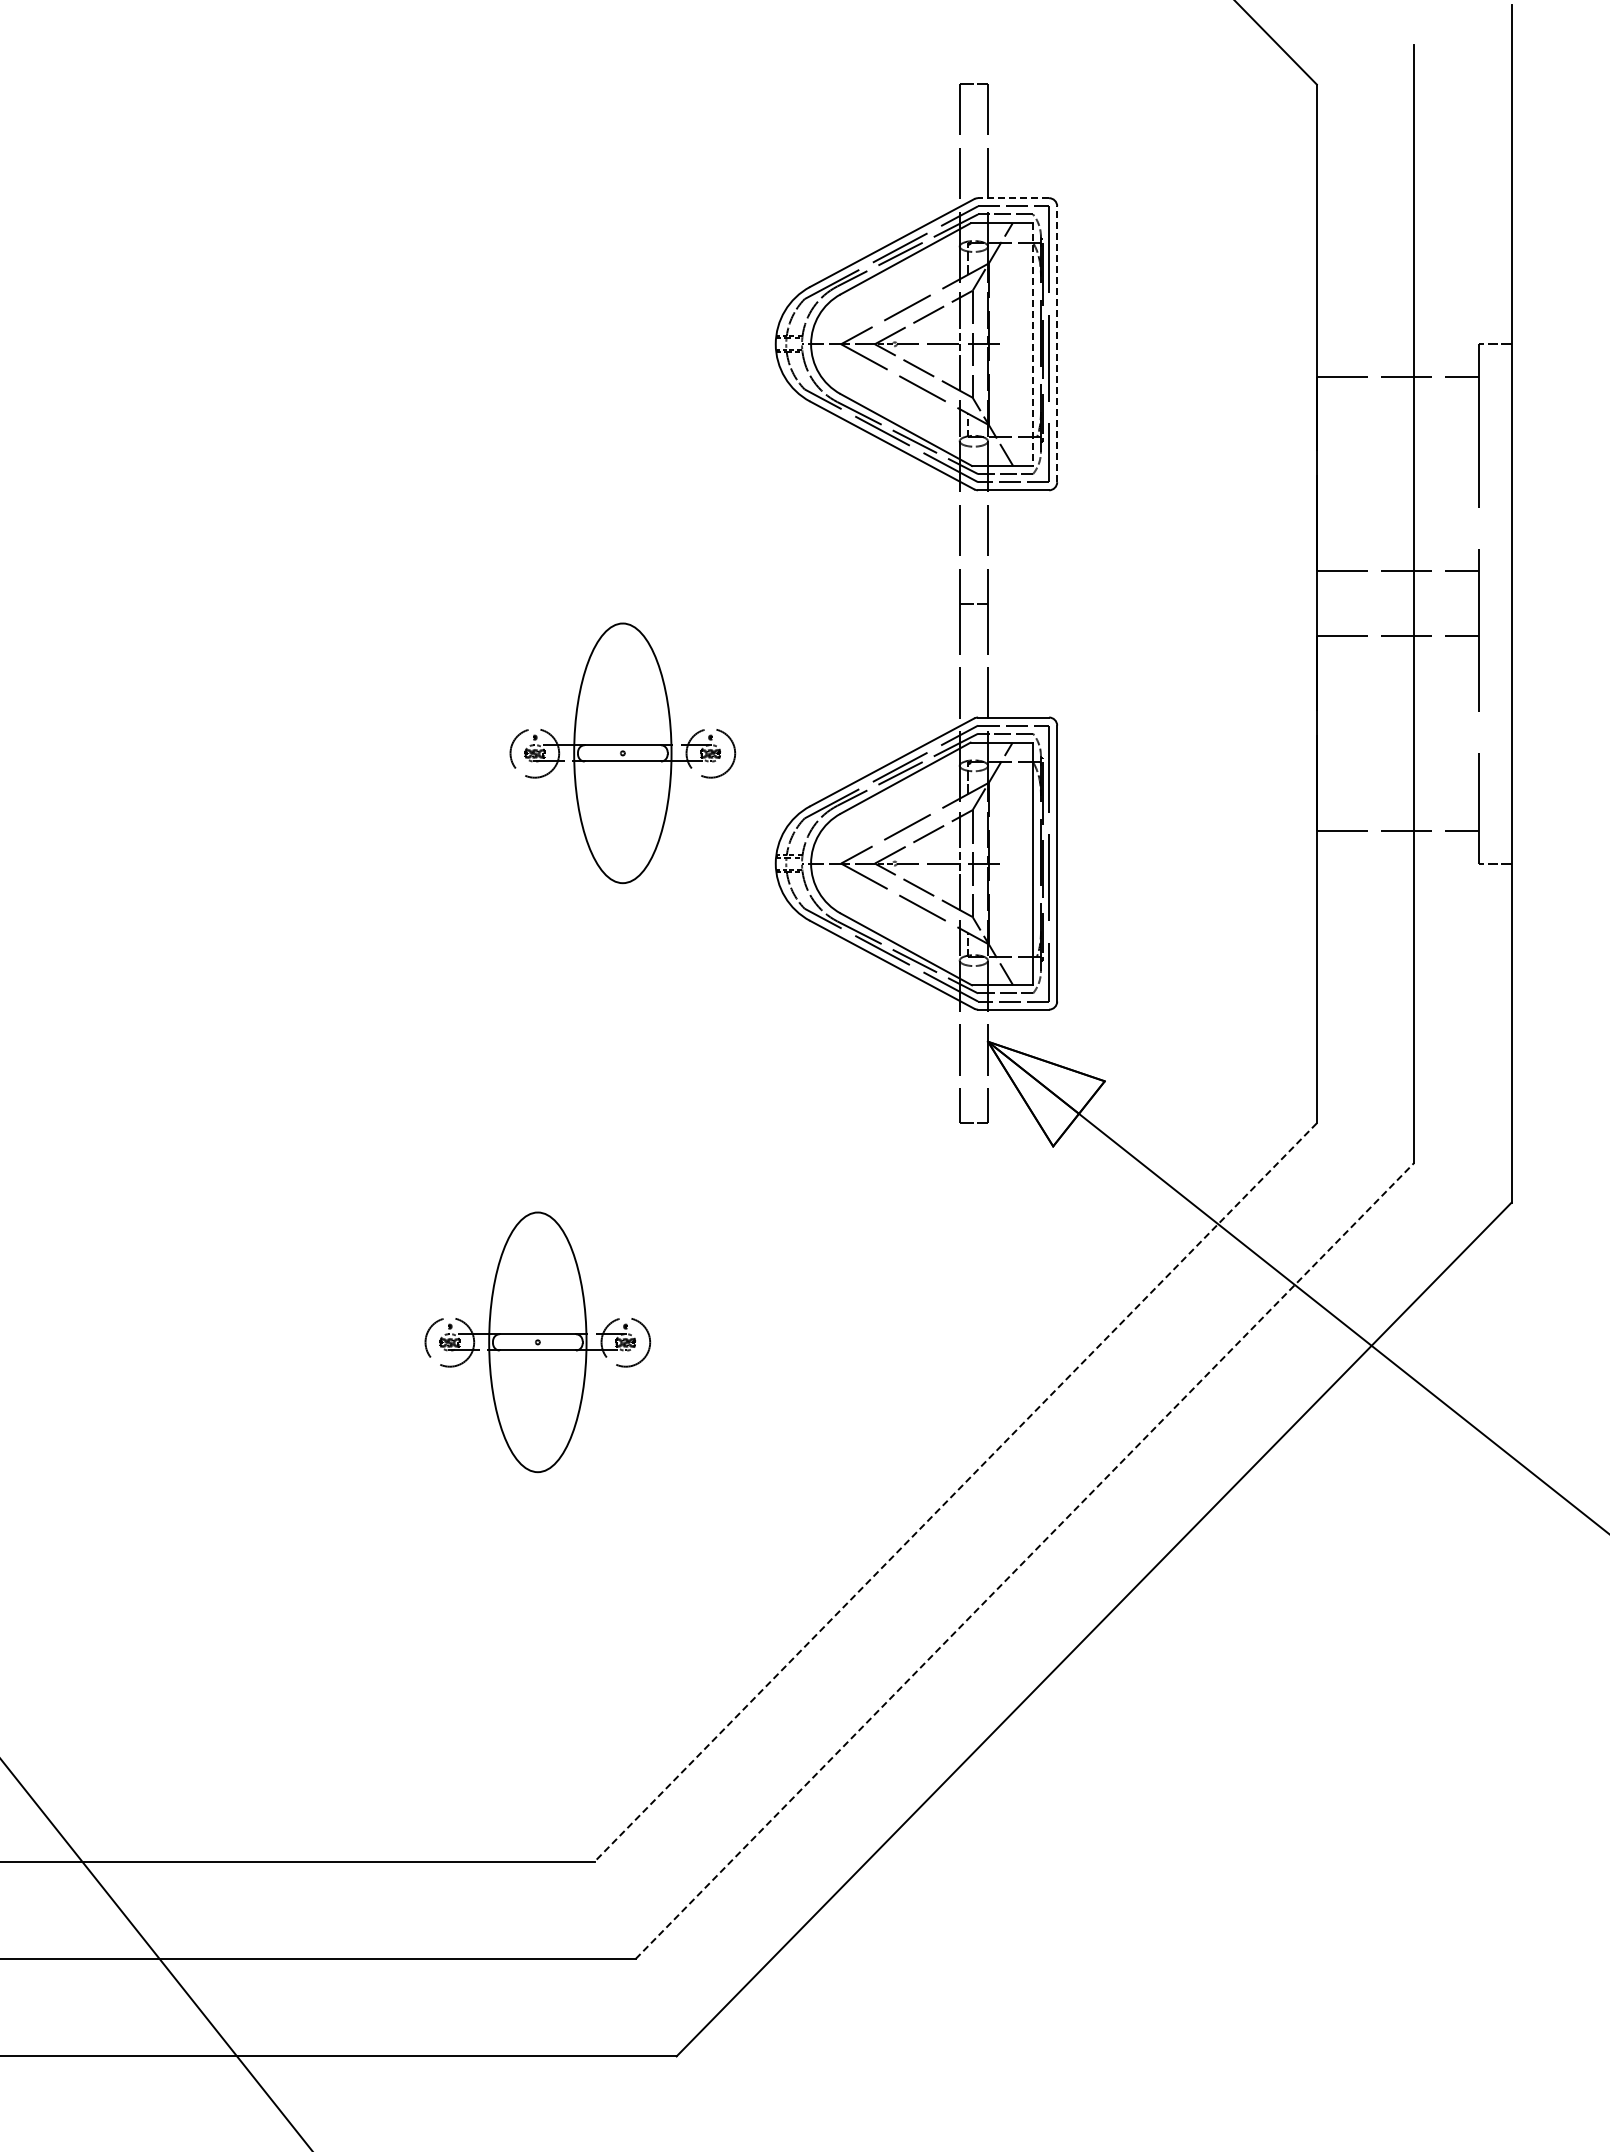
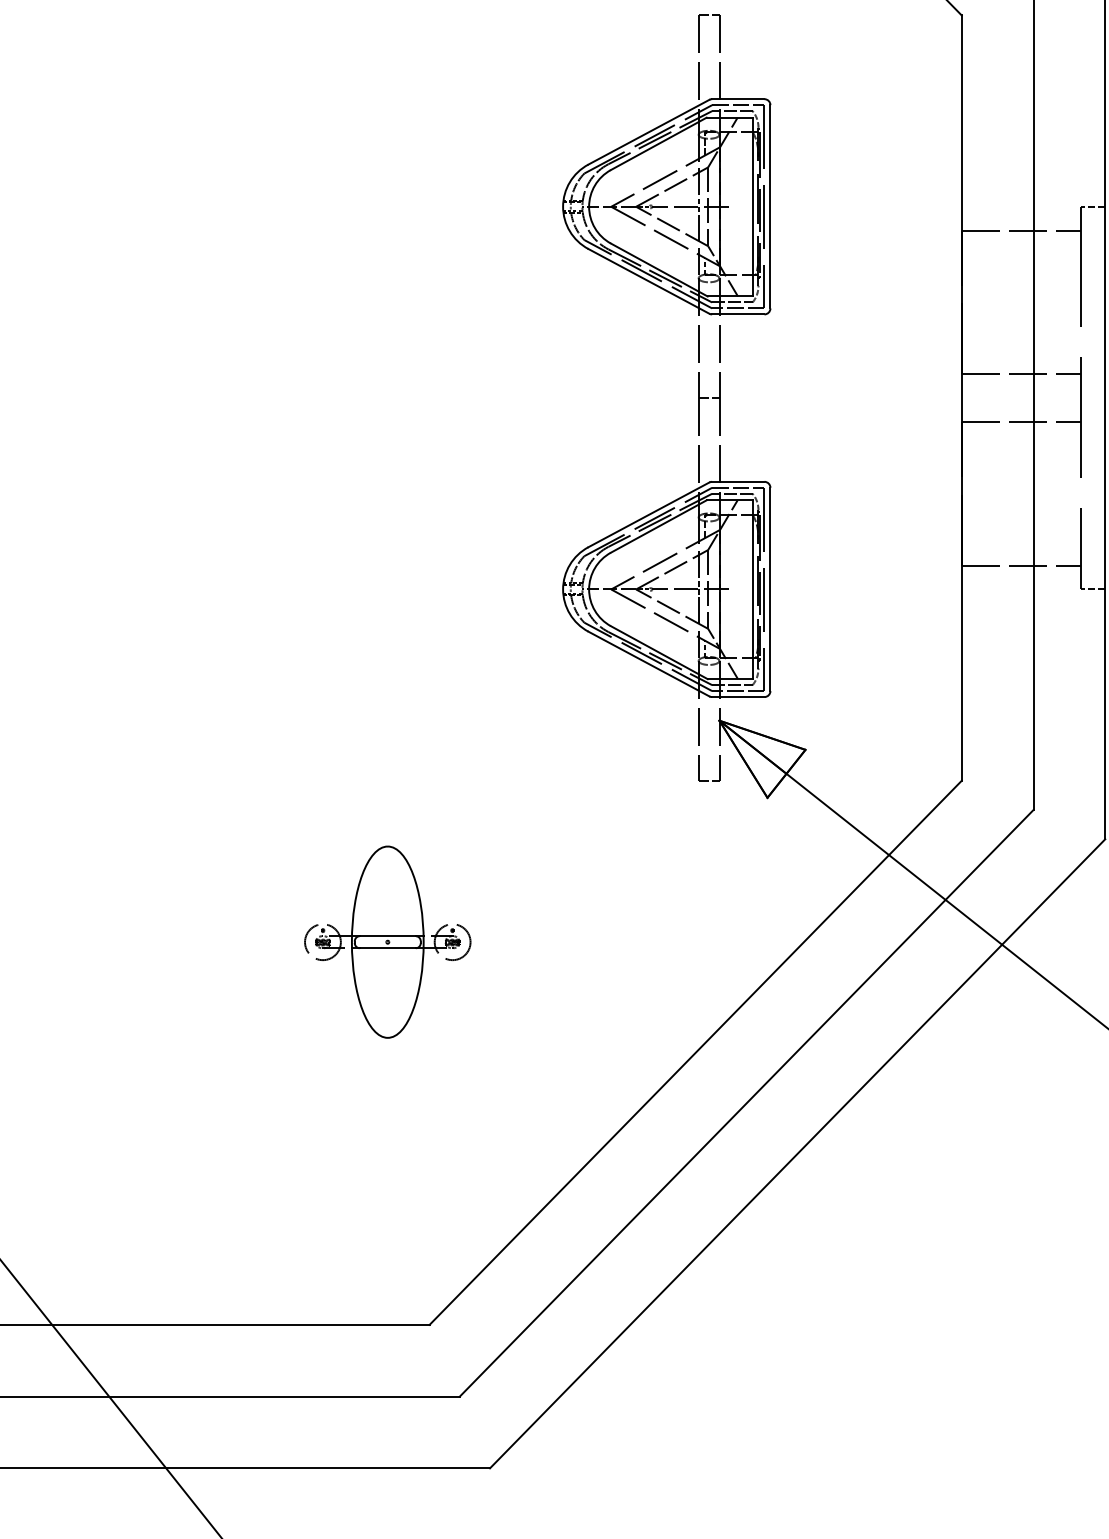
line: (1013, 198) -> (738, 99), dashed -> solid
line: (1057, 344) -> (770, 206), dashed -> solid
line: (1032, 345) -> (752, 207), dashed -> solid
part: (622, 753) -> (450, 508), removed
line: (955, 1492) -> (695, 1052), dashed -> solid
line: (1024, 1561) -> (746, 1103), dashed -> solid

